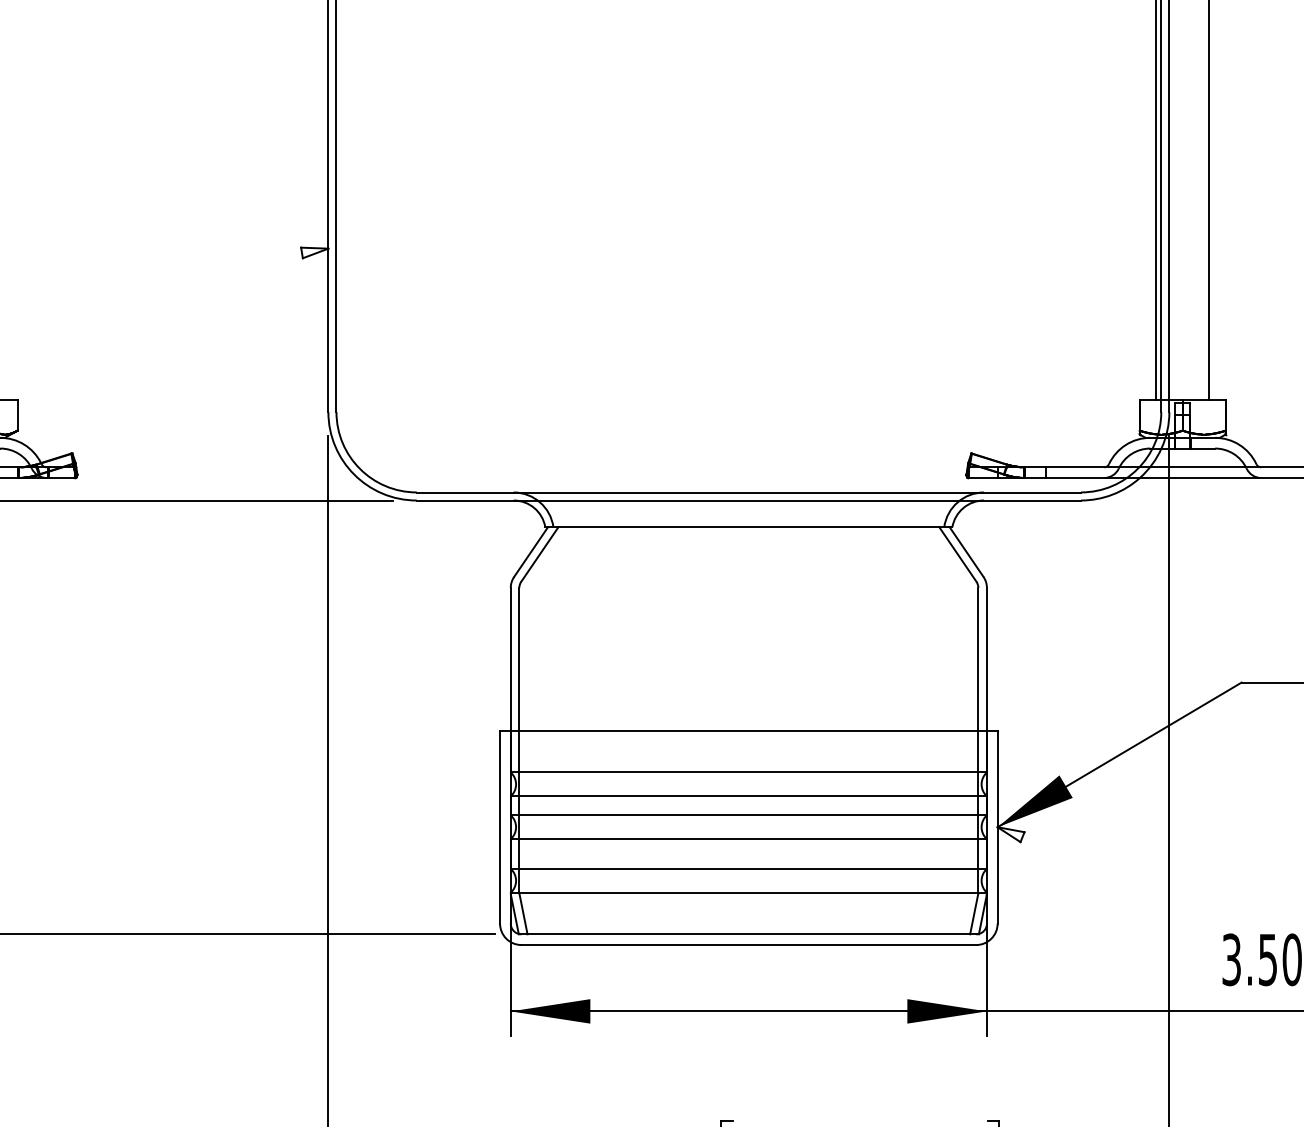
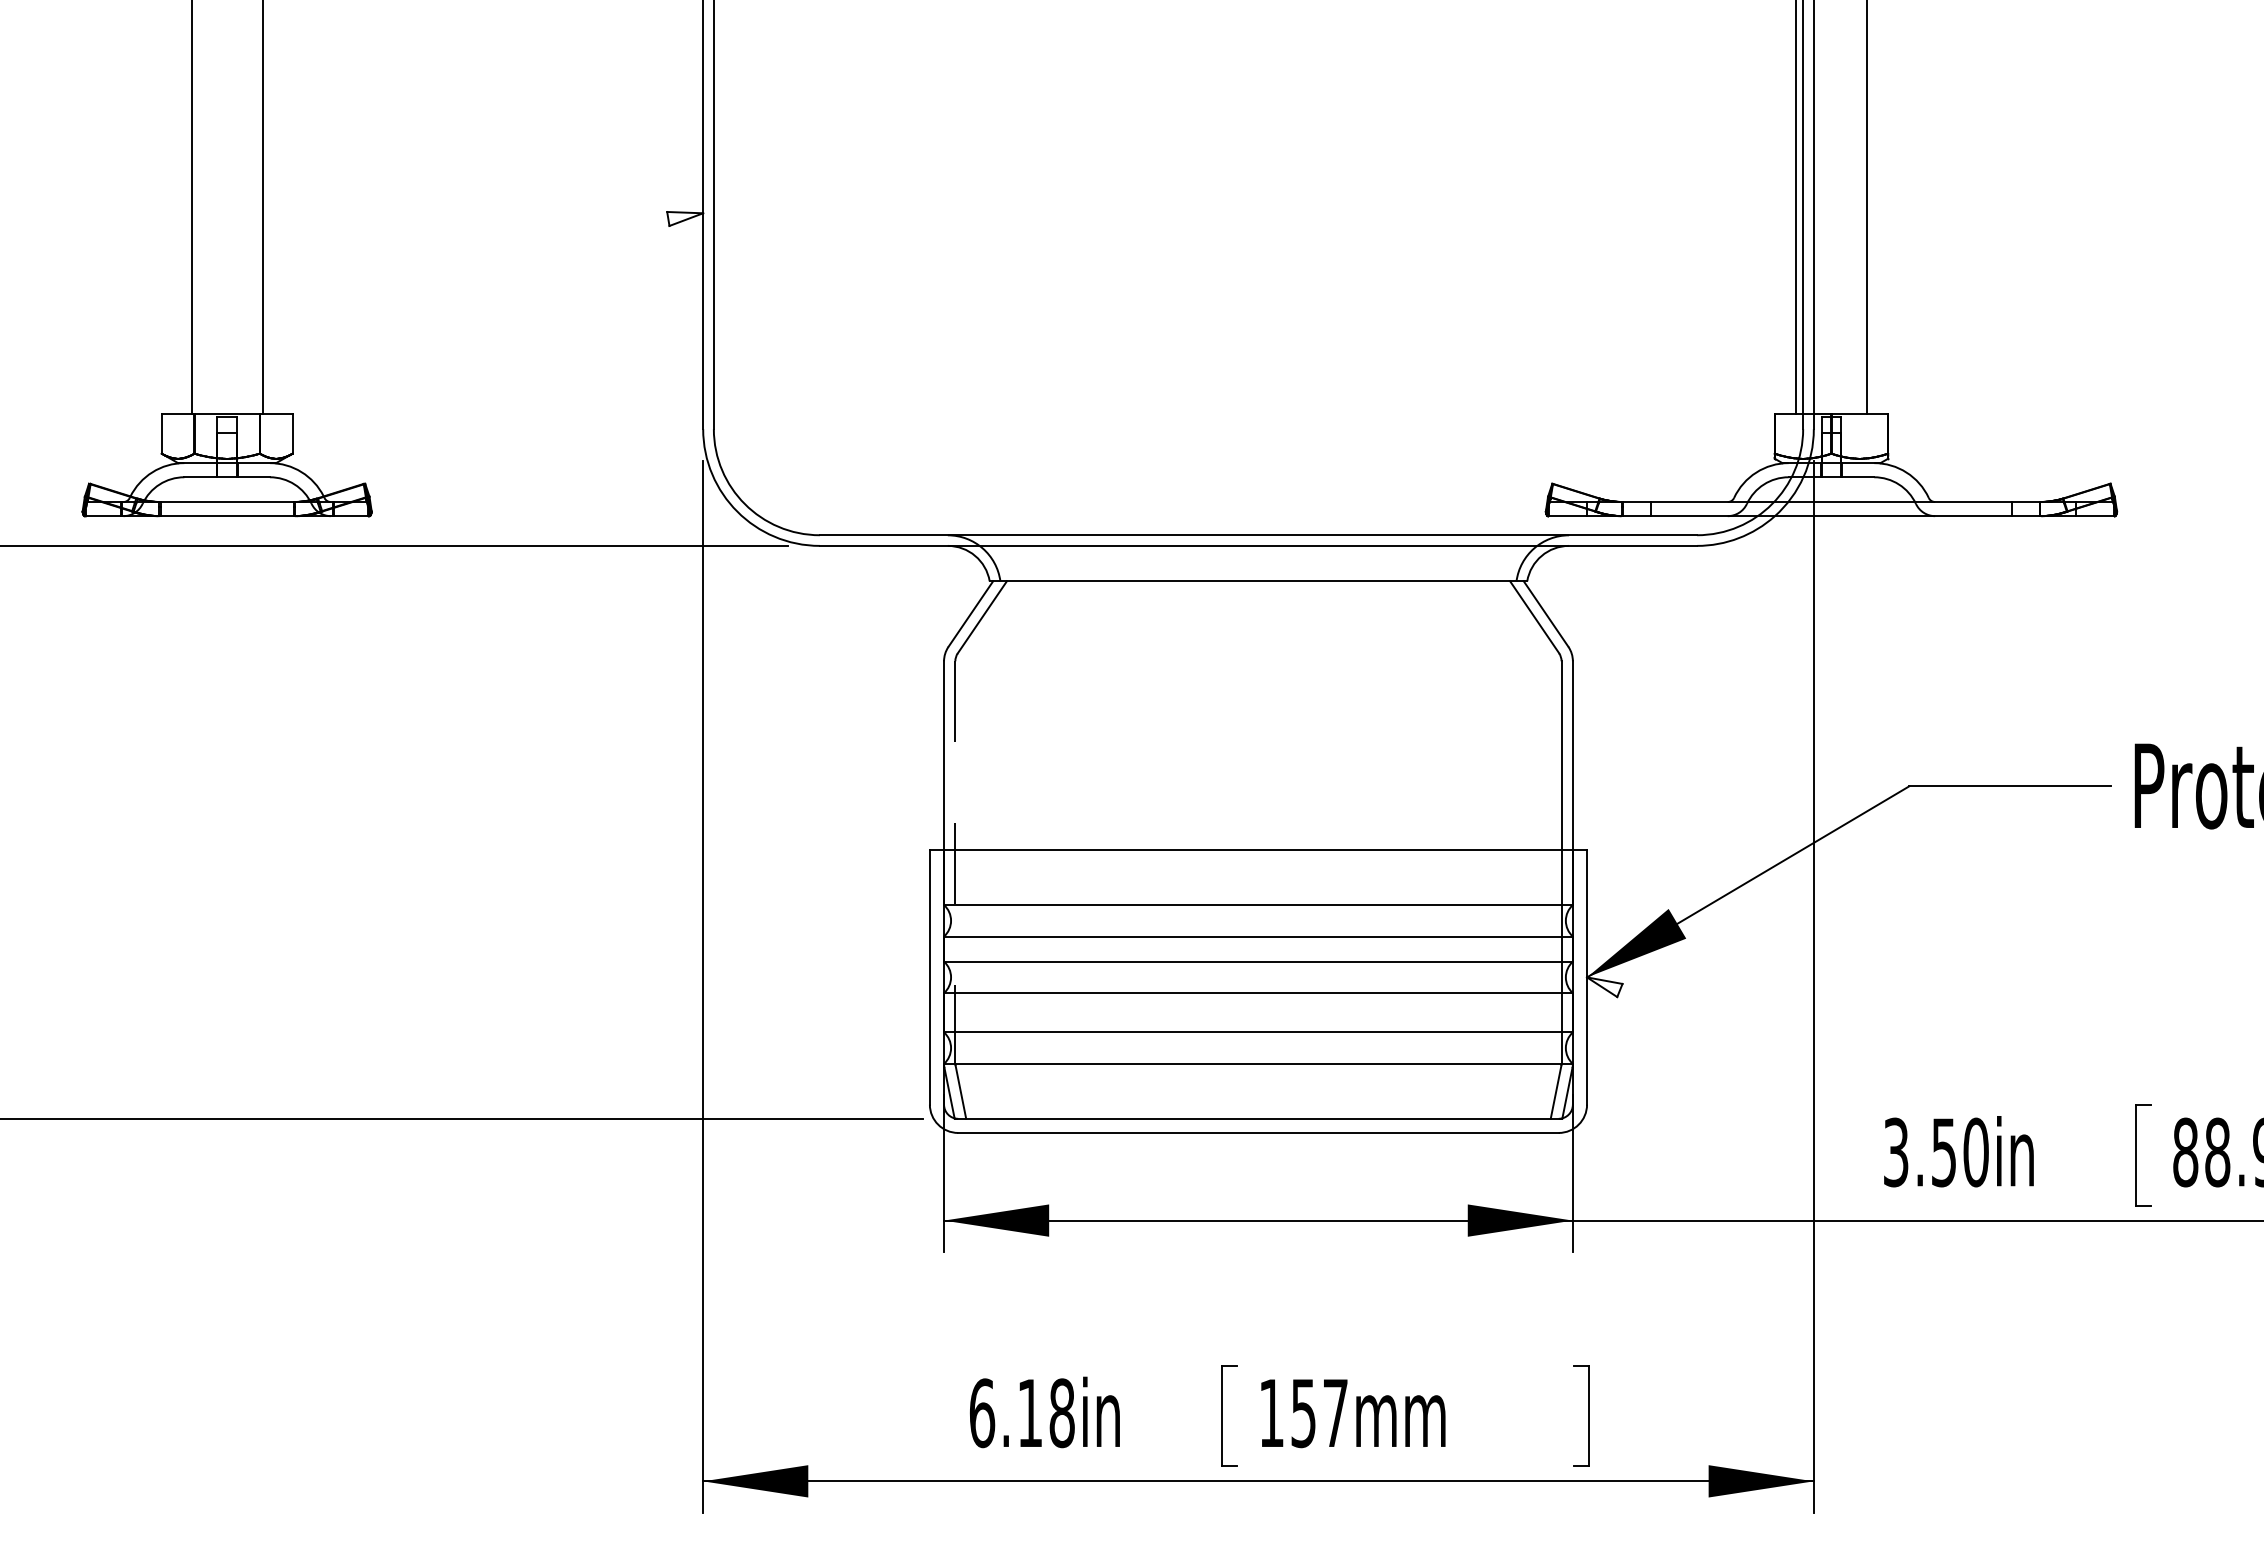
line: (519, 740) -> (955, 862), solid -> dashed

